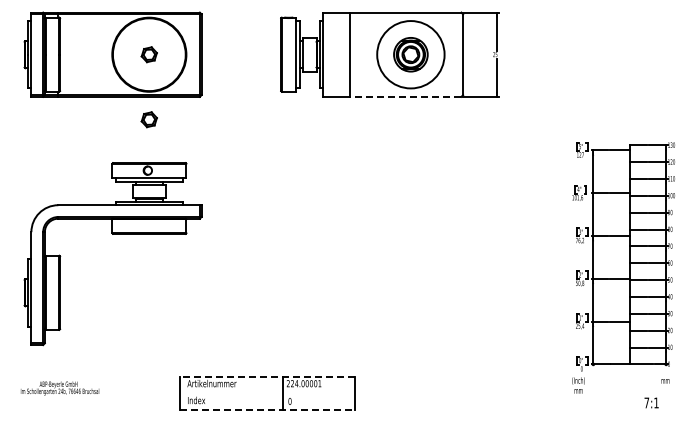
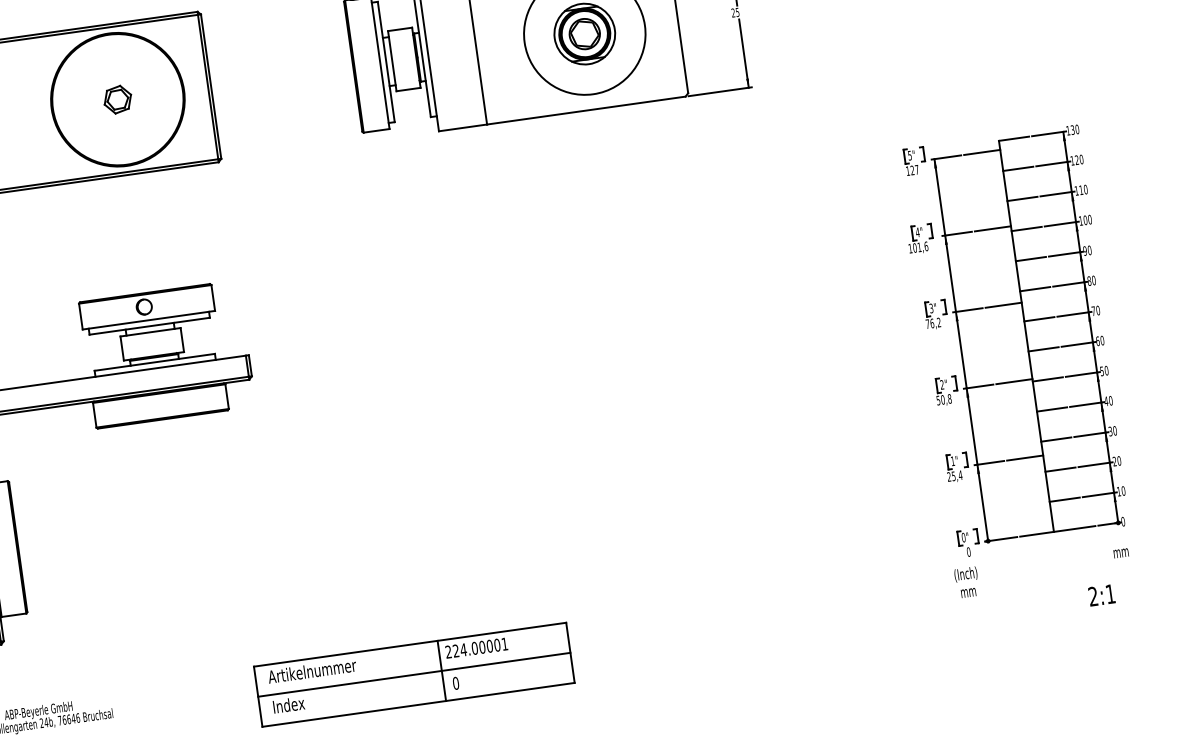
line: (405, 96) -> (585, 110), dashed -> solid
part: (148, 119) -> (132, 215), removed
line: (267, 376) -> (409, 644), dashed -> solid
line: (267, 393) -> (413, 674), added
text: (646, 402) -> (1092, 595), 7:1 -> 2:1
line: (268, 410) -> (419, 704), dashed -> solid

